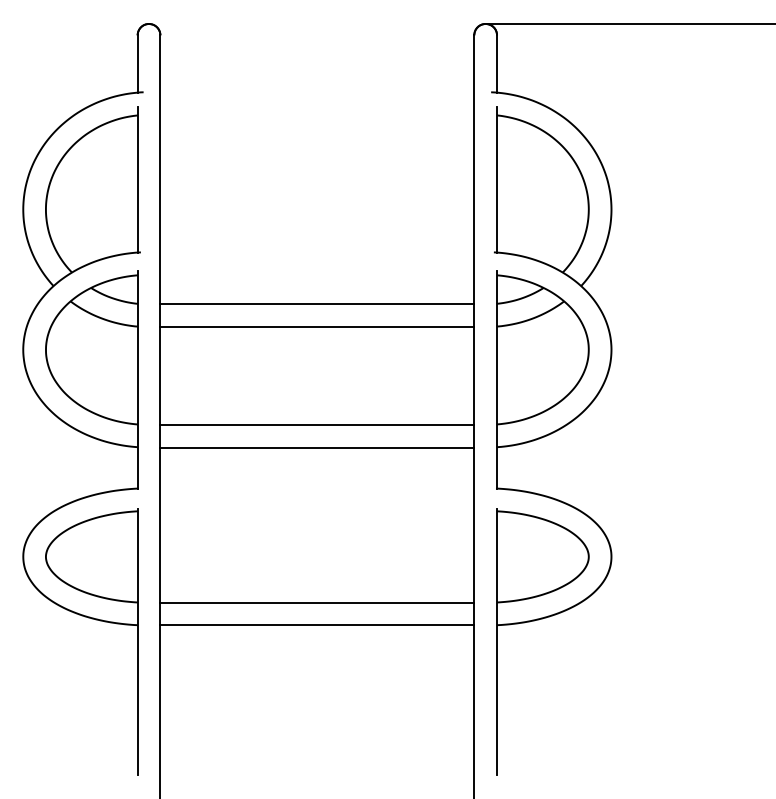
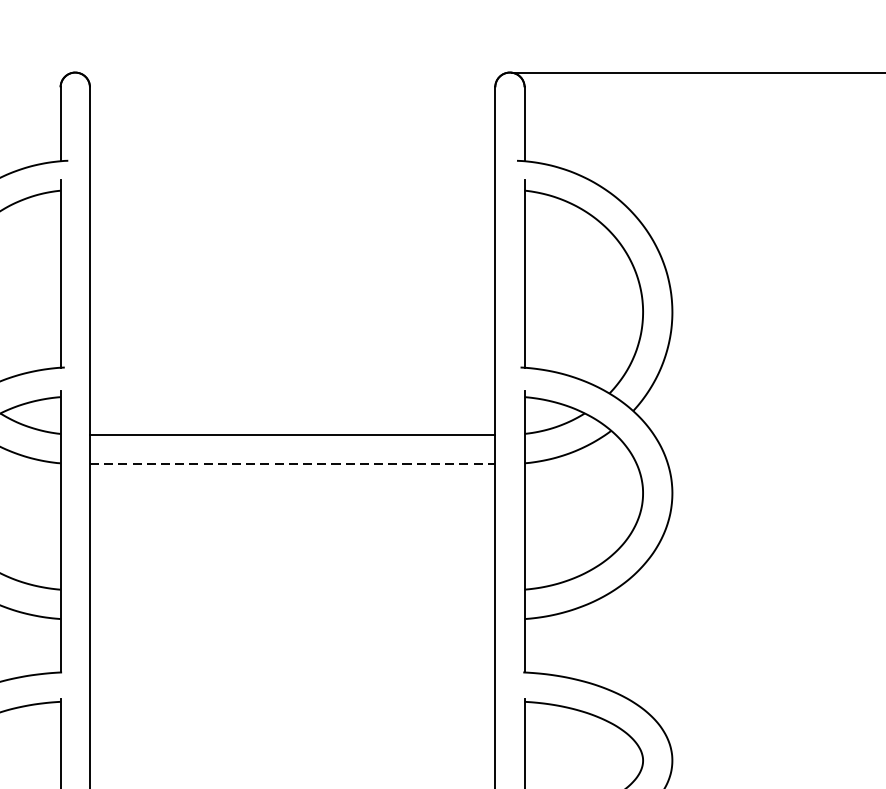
line: (317, 327) -> (292, 464), solid -> dashed
line: (317, 424) -> (292, 589), removed
line: (317, 447) -> (292, 619), removed

